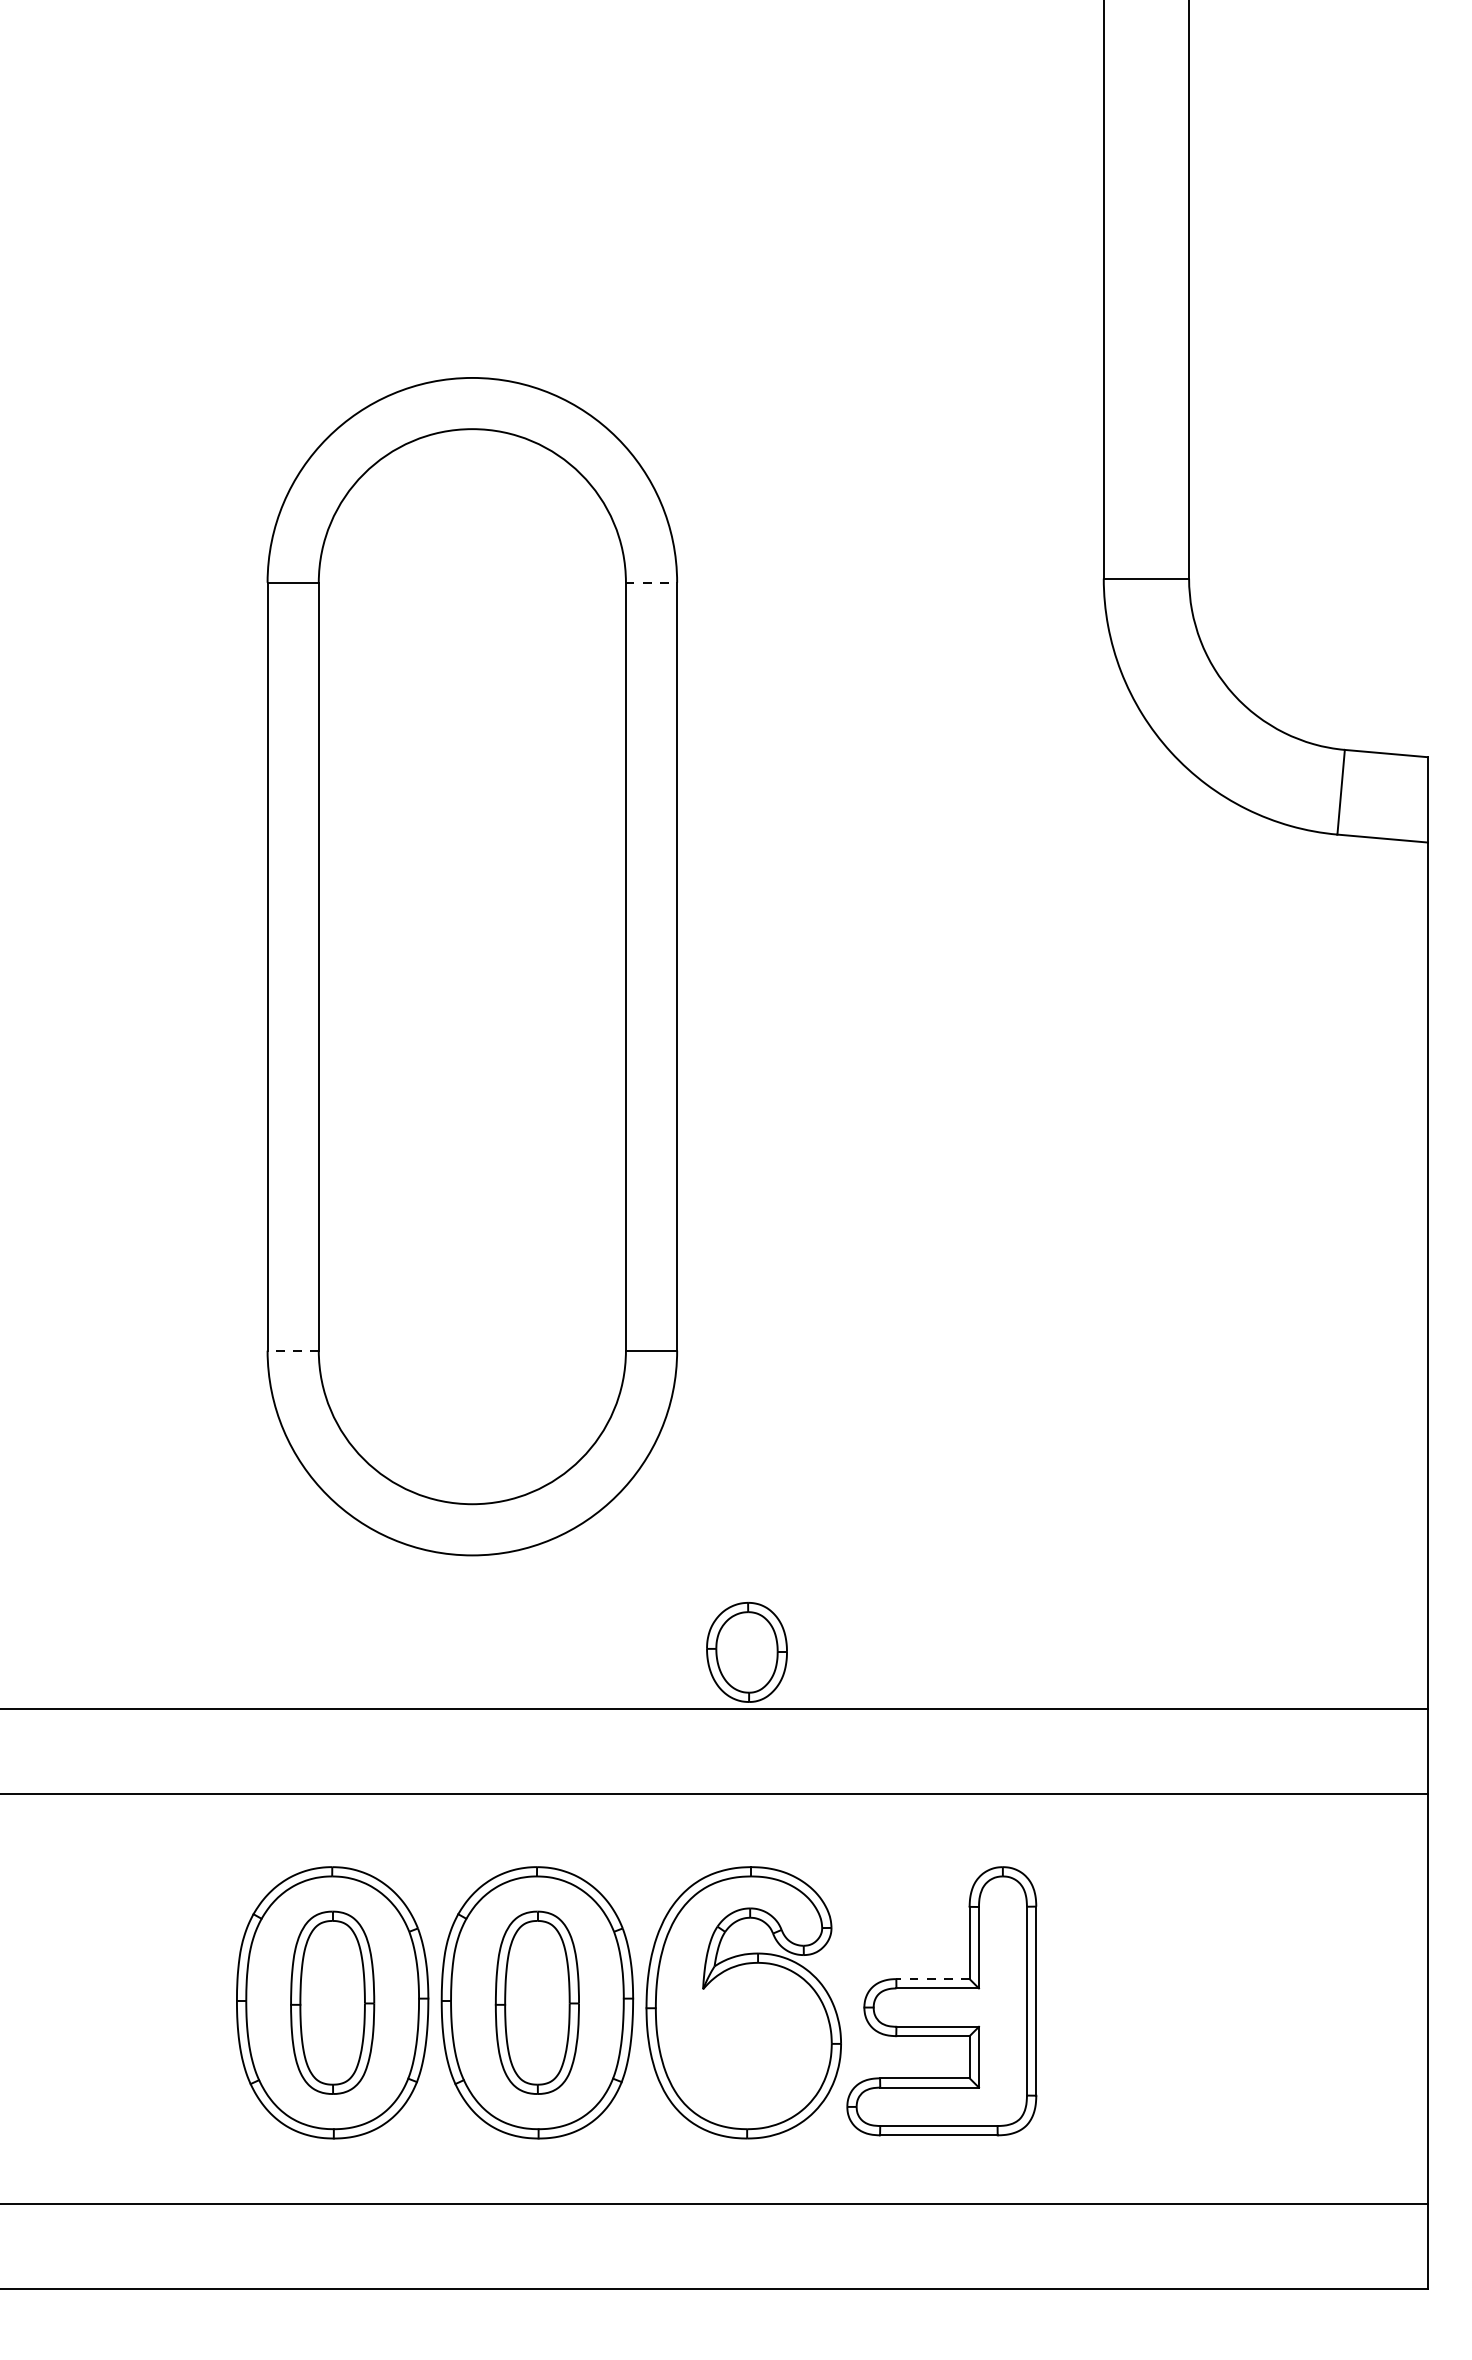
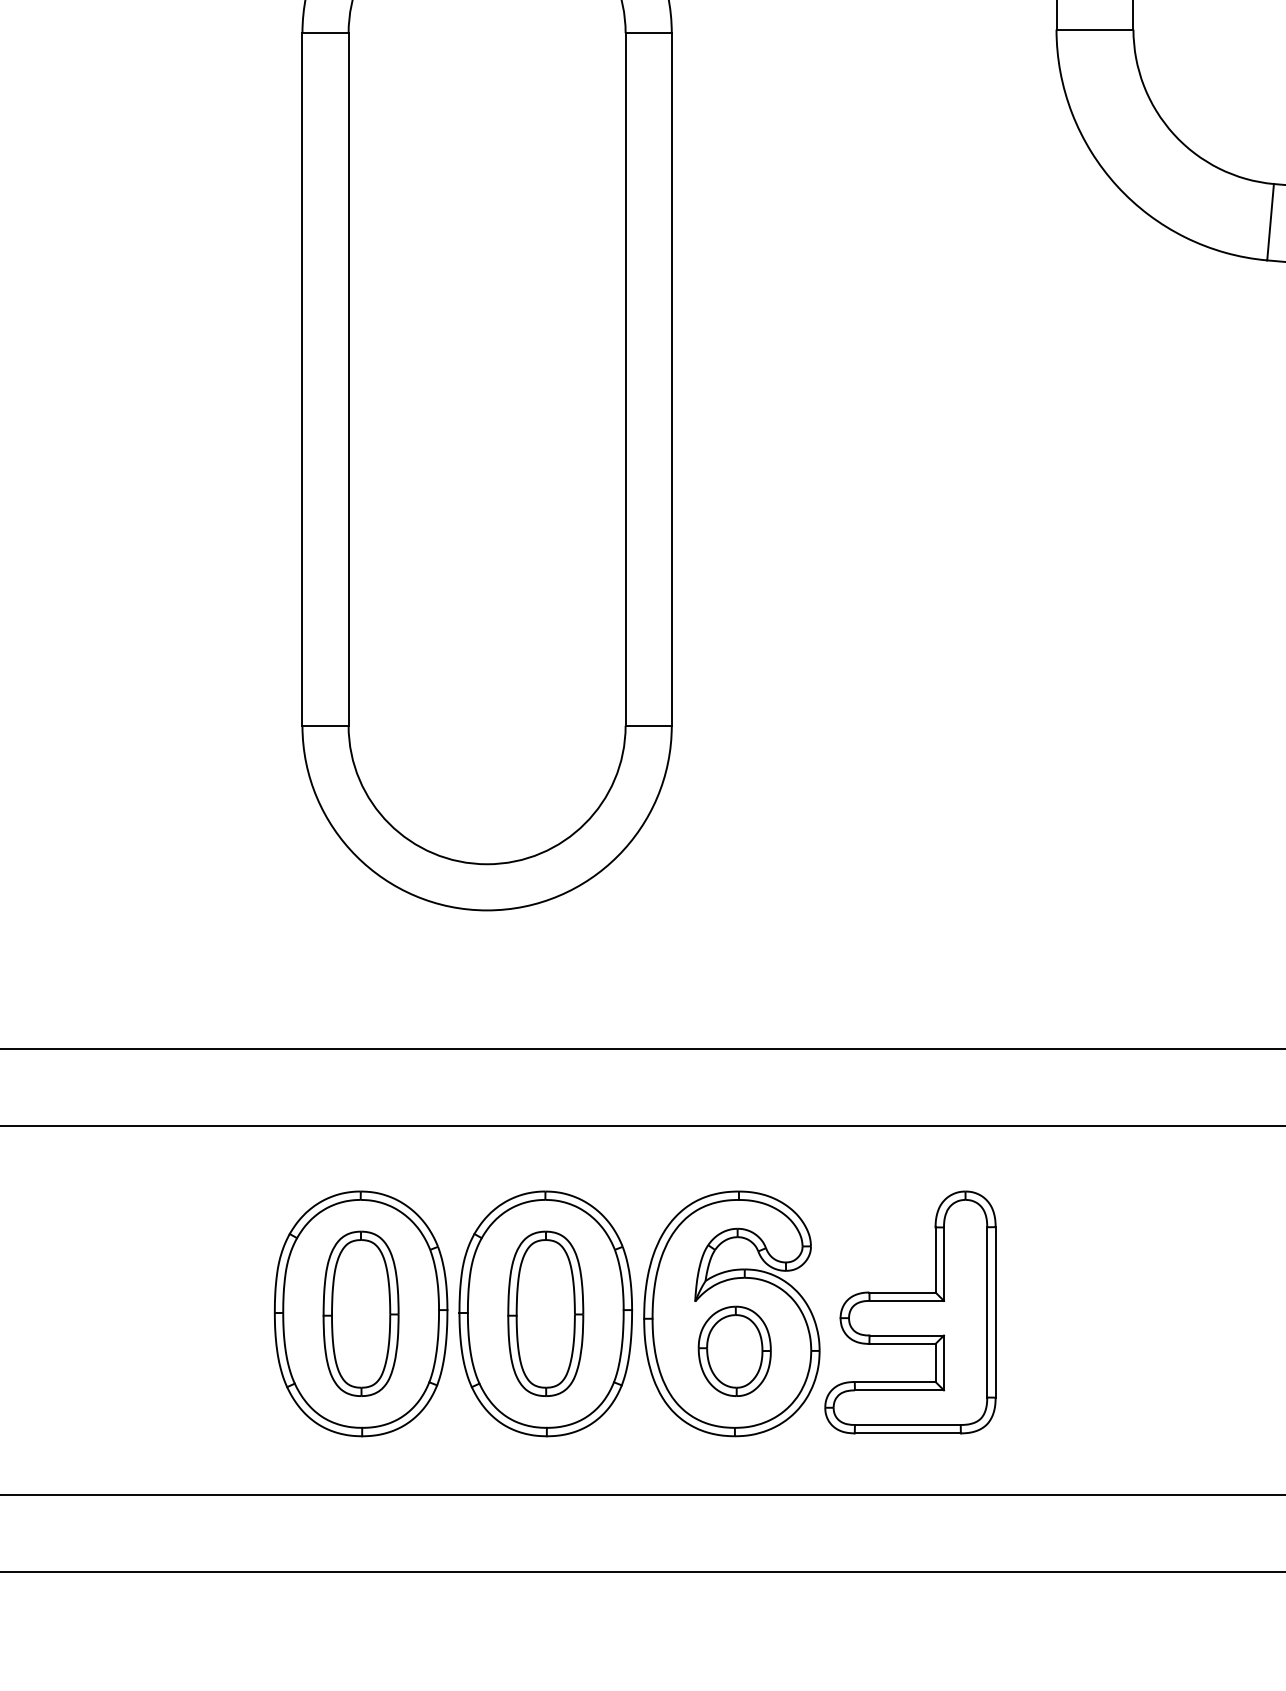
line: (651, 582) -> (648, 33), dashed -> solid
line: (293, 1350) -> (325, 725), dashed -> solid
part: (746, 1652) -> (734, 1351), moved
line: (933, 1979) -> (902, 1292), dashed -> solid

